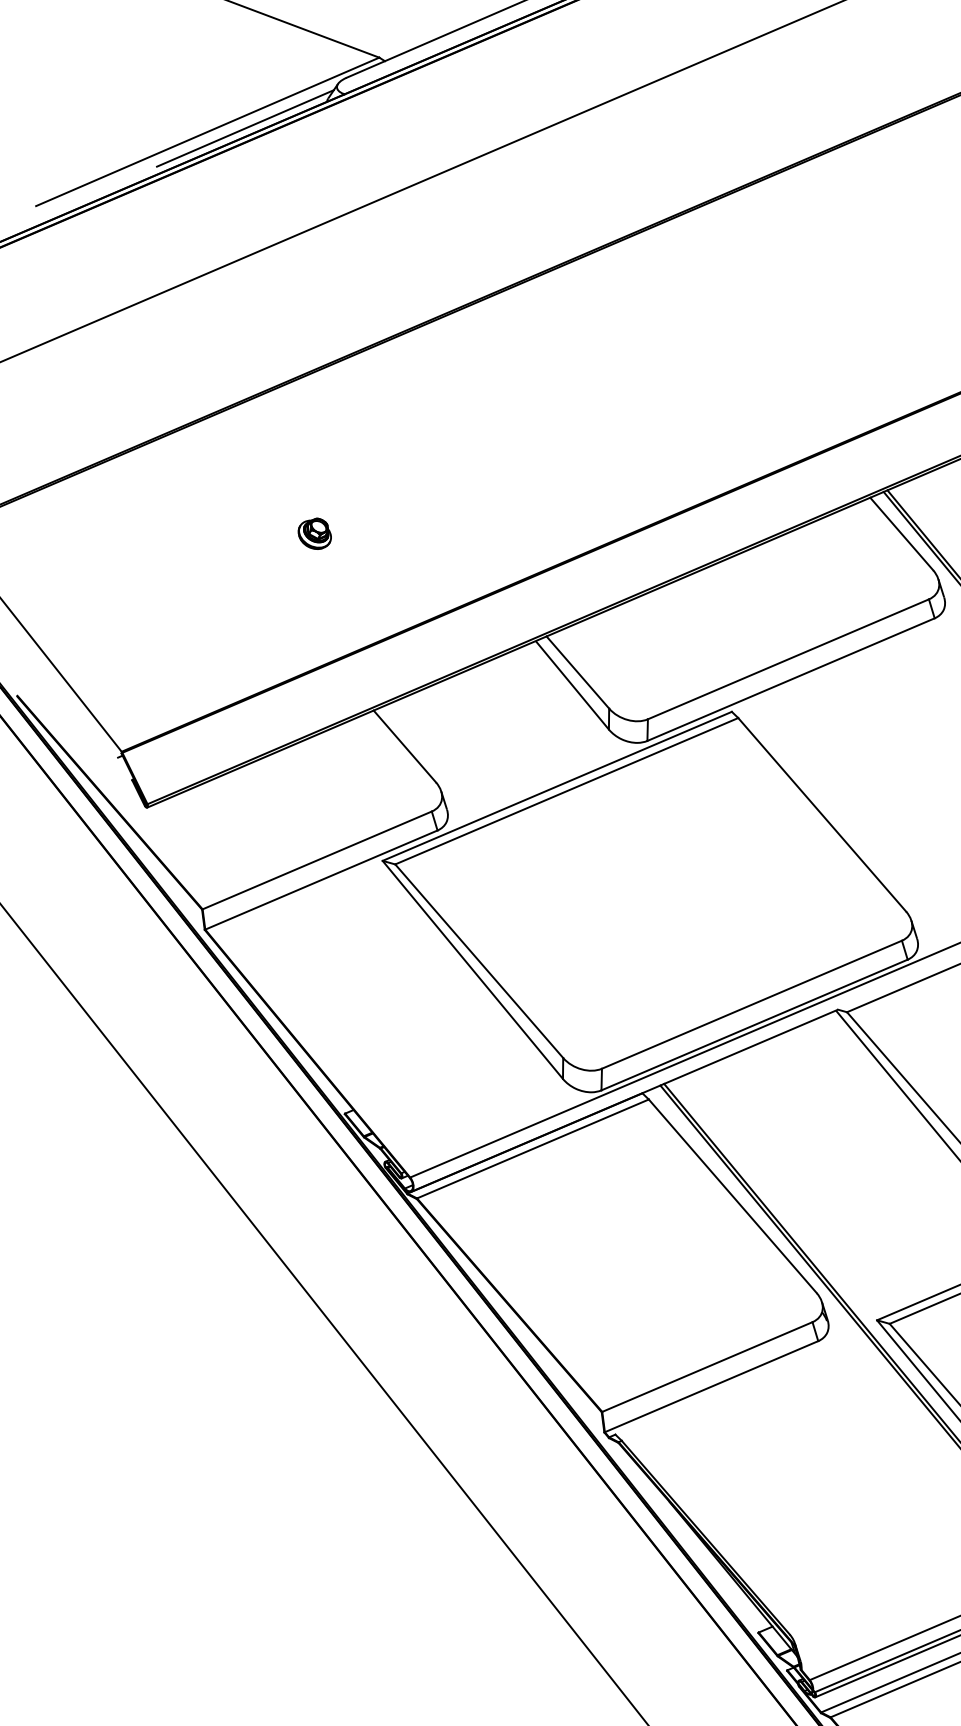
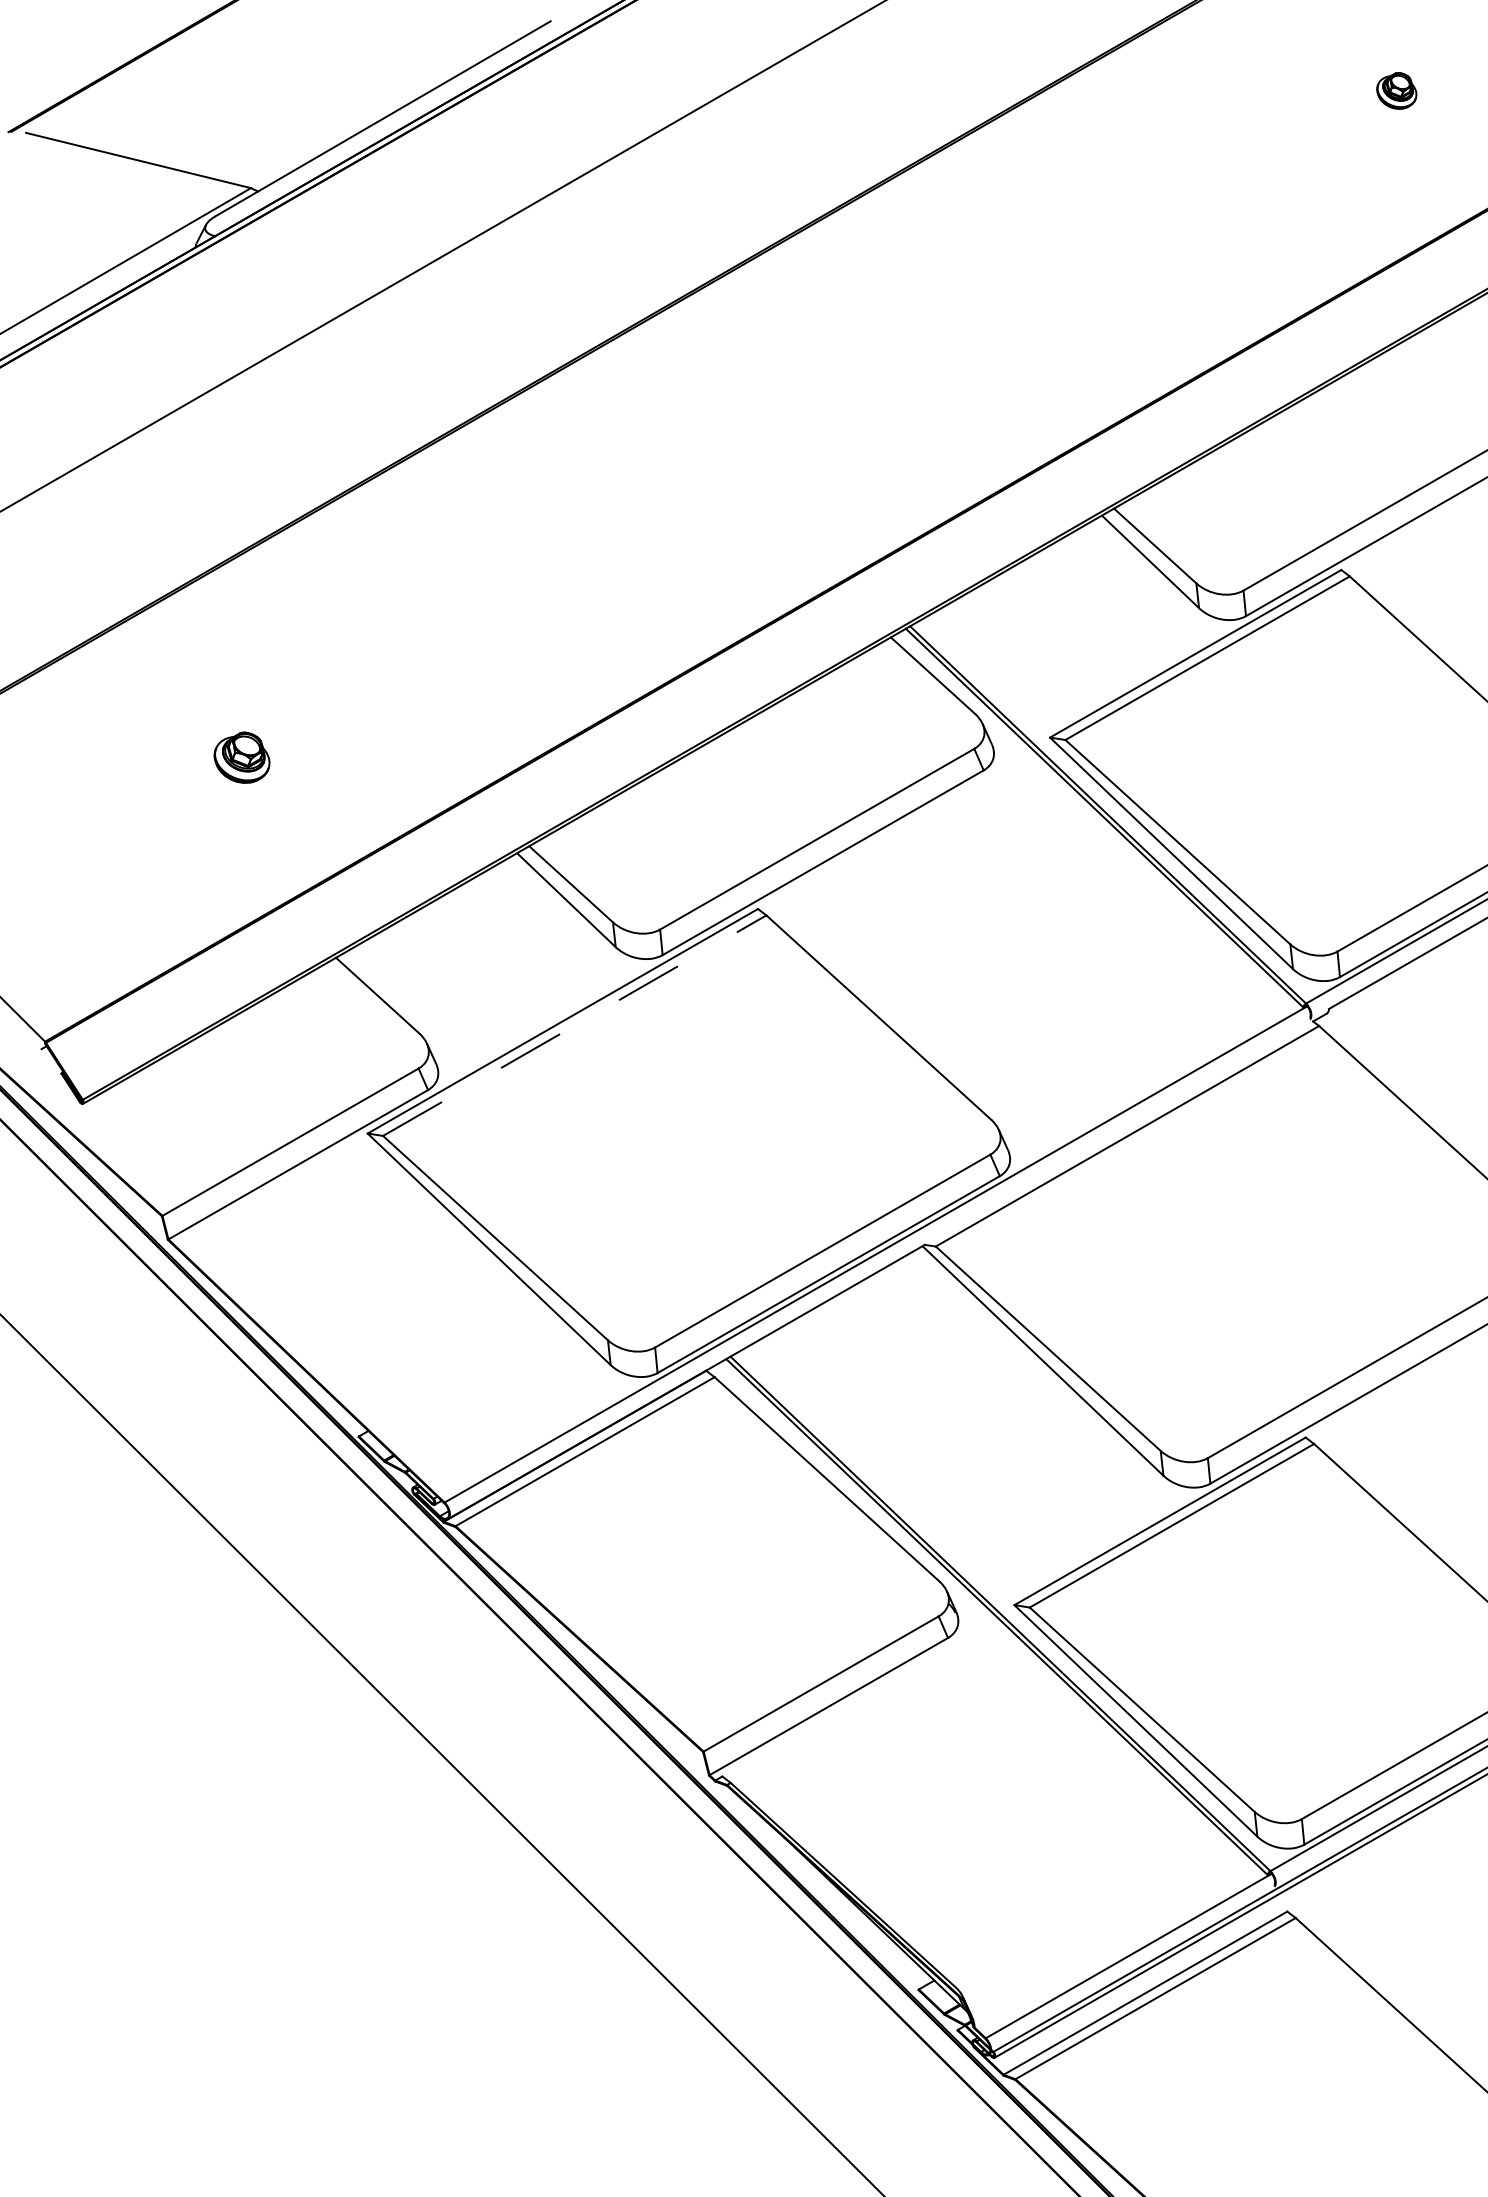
line: (244, 127) -> (102, 289), removed
part: (314, 533) -> (241, 757), size x1.4
line: (567, 791) -> (575, 1025), solid -> dashed

